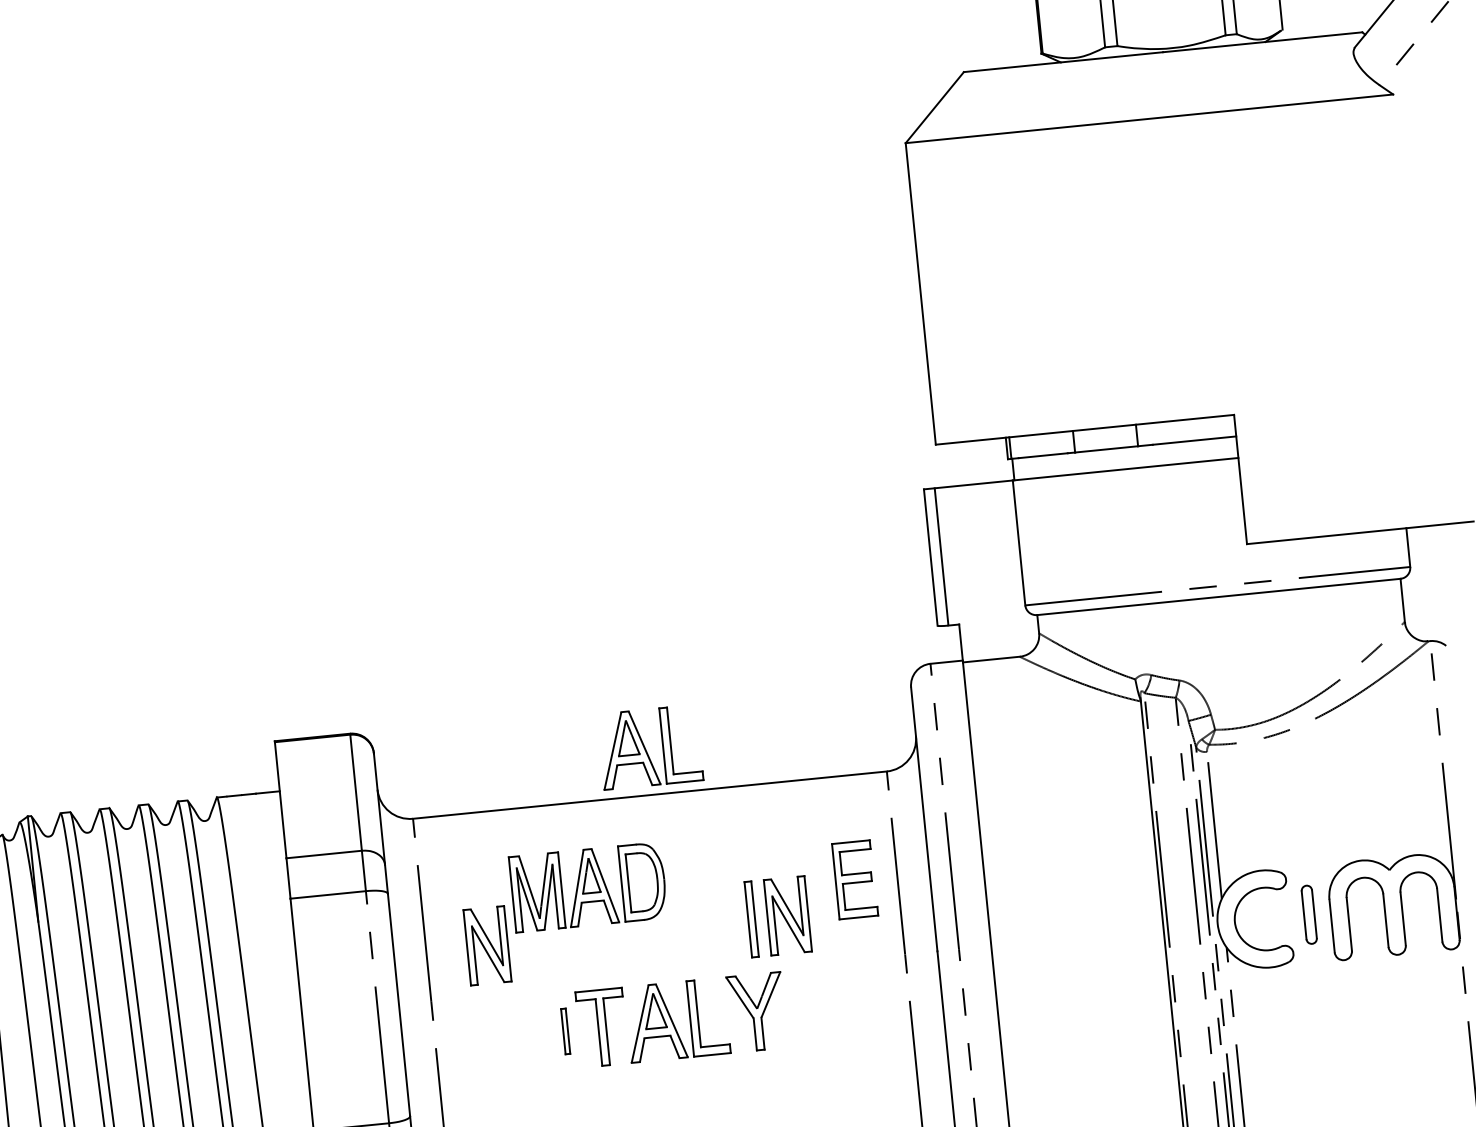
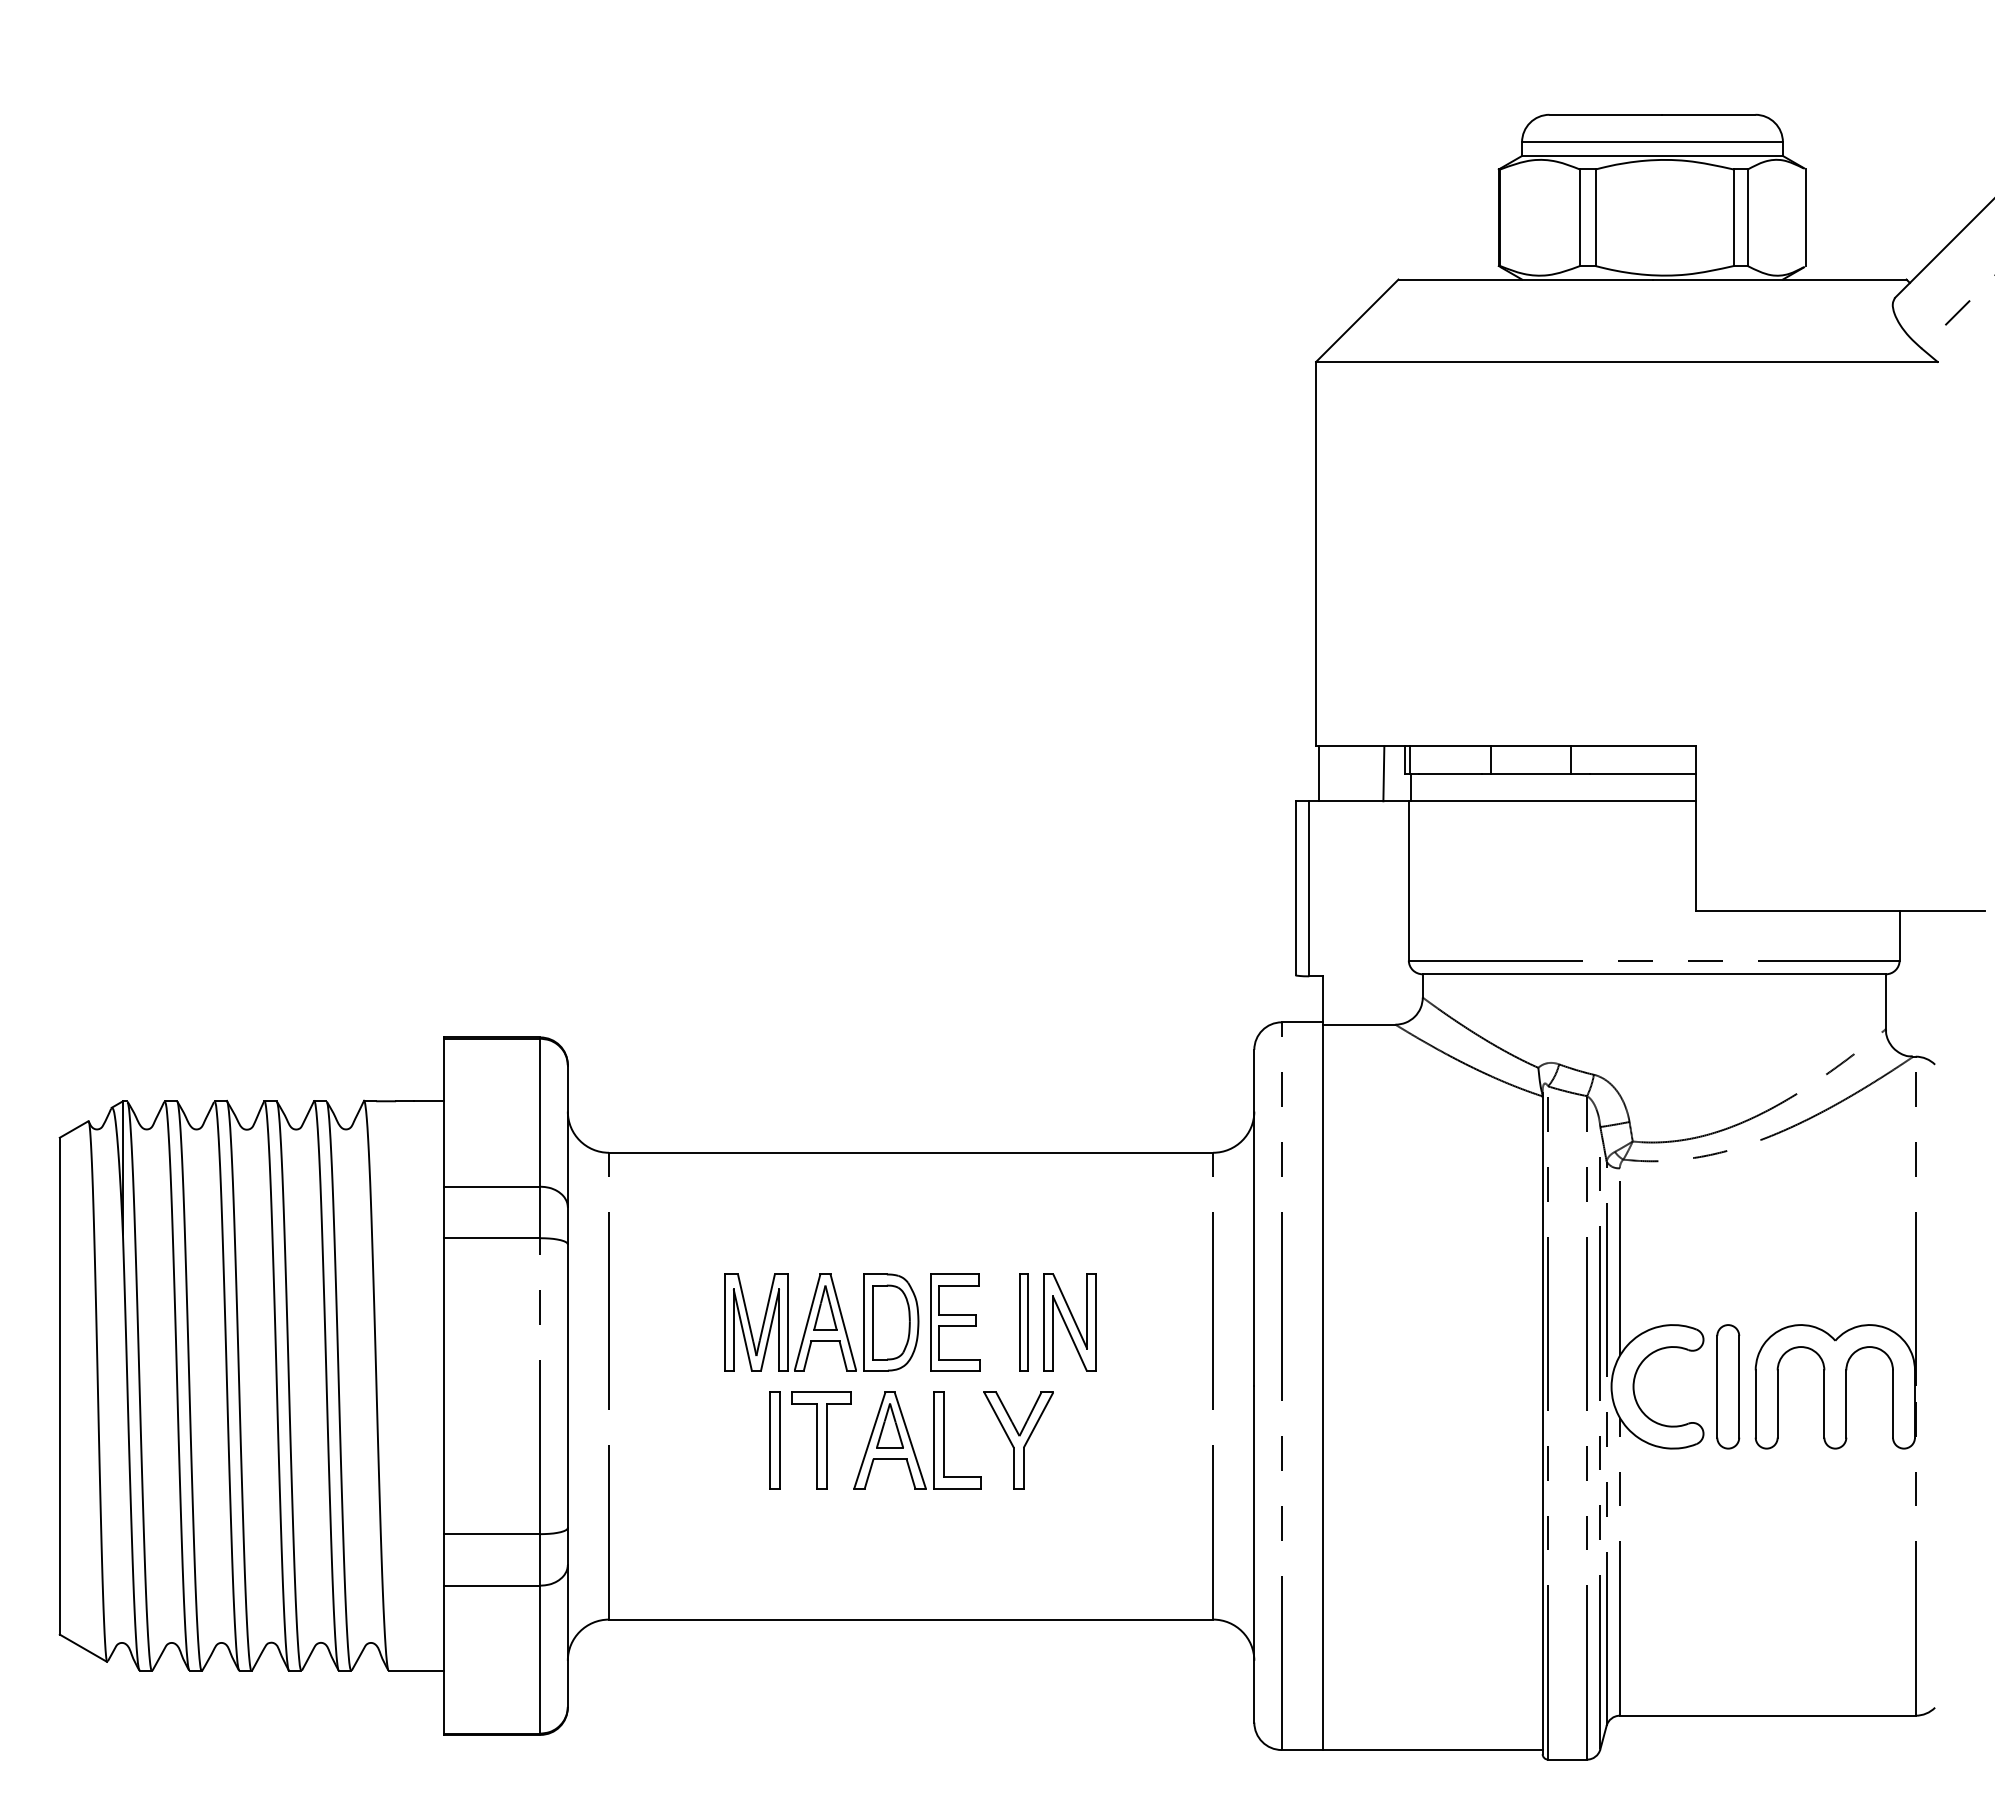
line: (990, 460) -> (1383, 773), added
line: (940, 465) -> (1319, 773), added
part: (650, 747) -> (917, 1092), removed
part: (855, 879) -> (955, 1322), moved
part: (588, 887) -> (821, 1322), moved
part: (1309, 914) -> (1728, 1386), size x1.67
part: (487, 945) -> (686, 1322), removed
part: (565, 1031) -> (774, 1440), size x1.67

